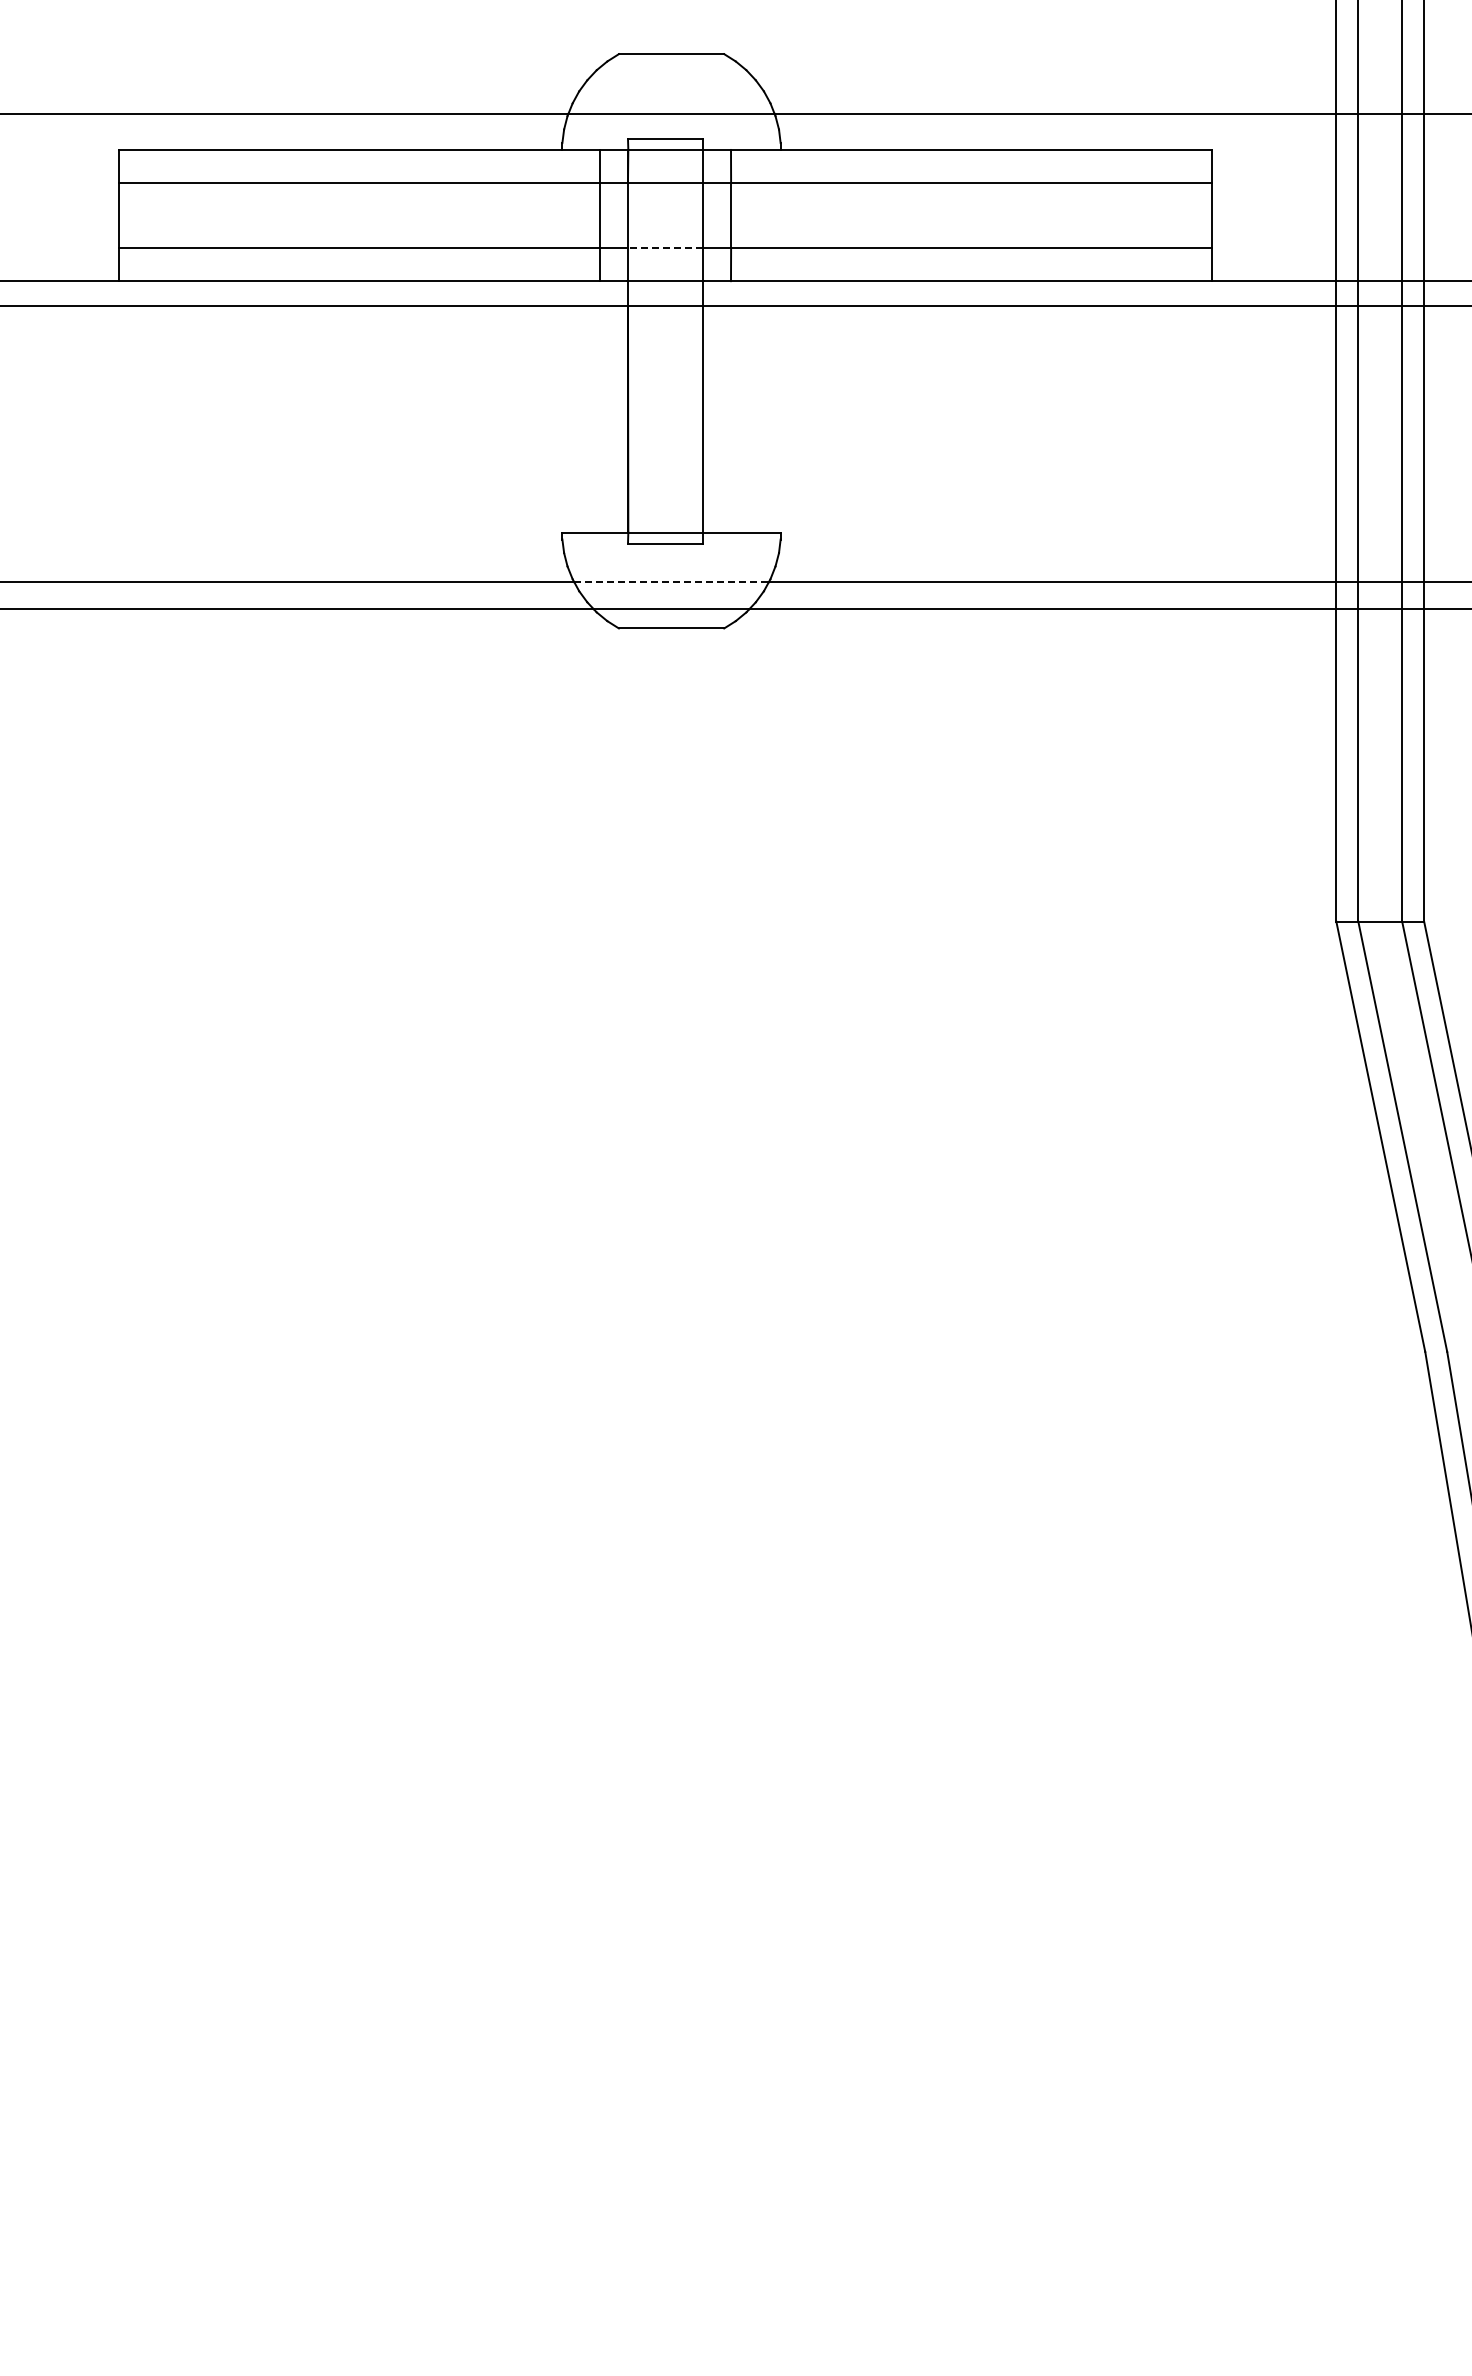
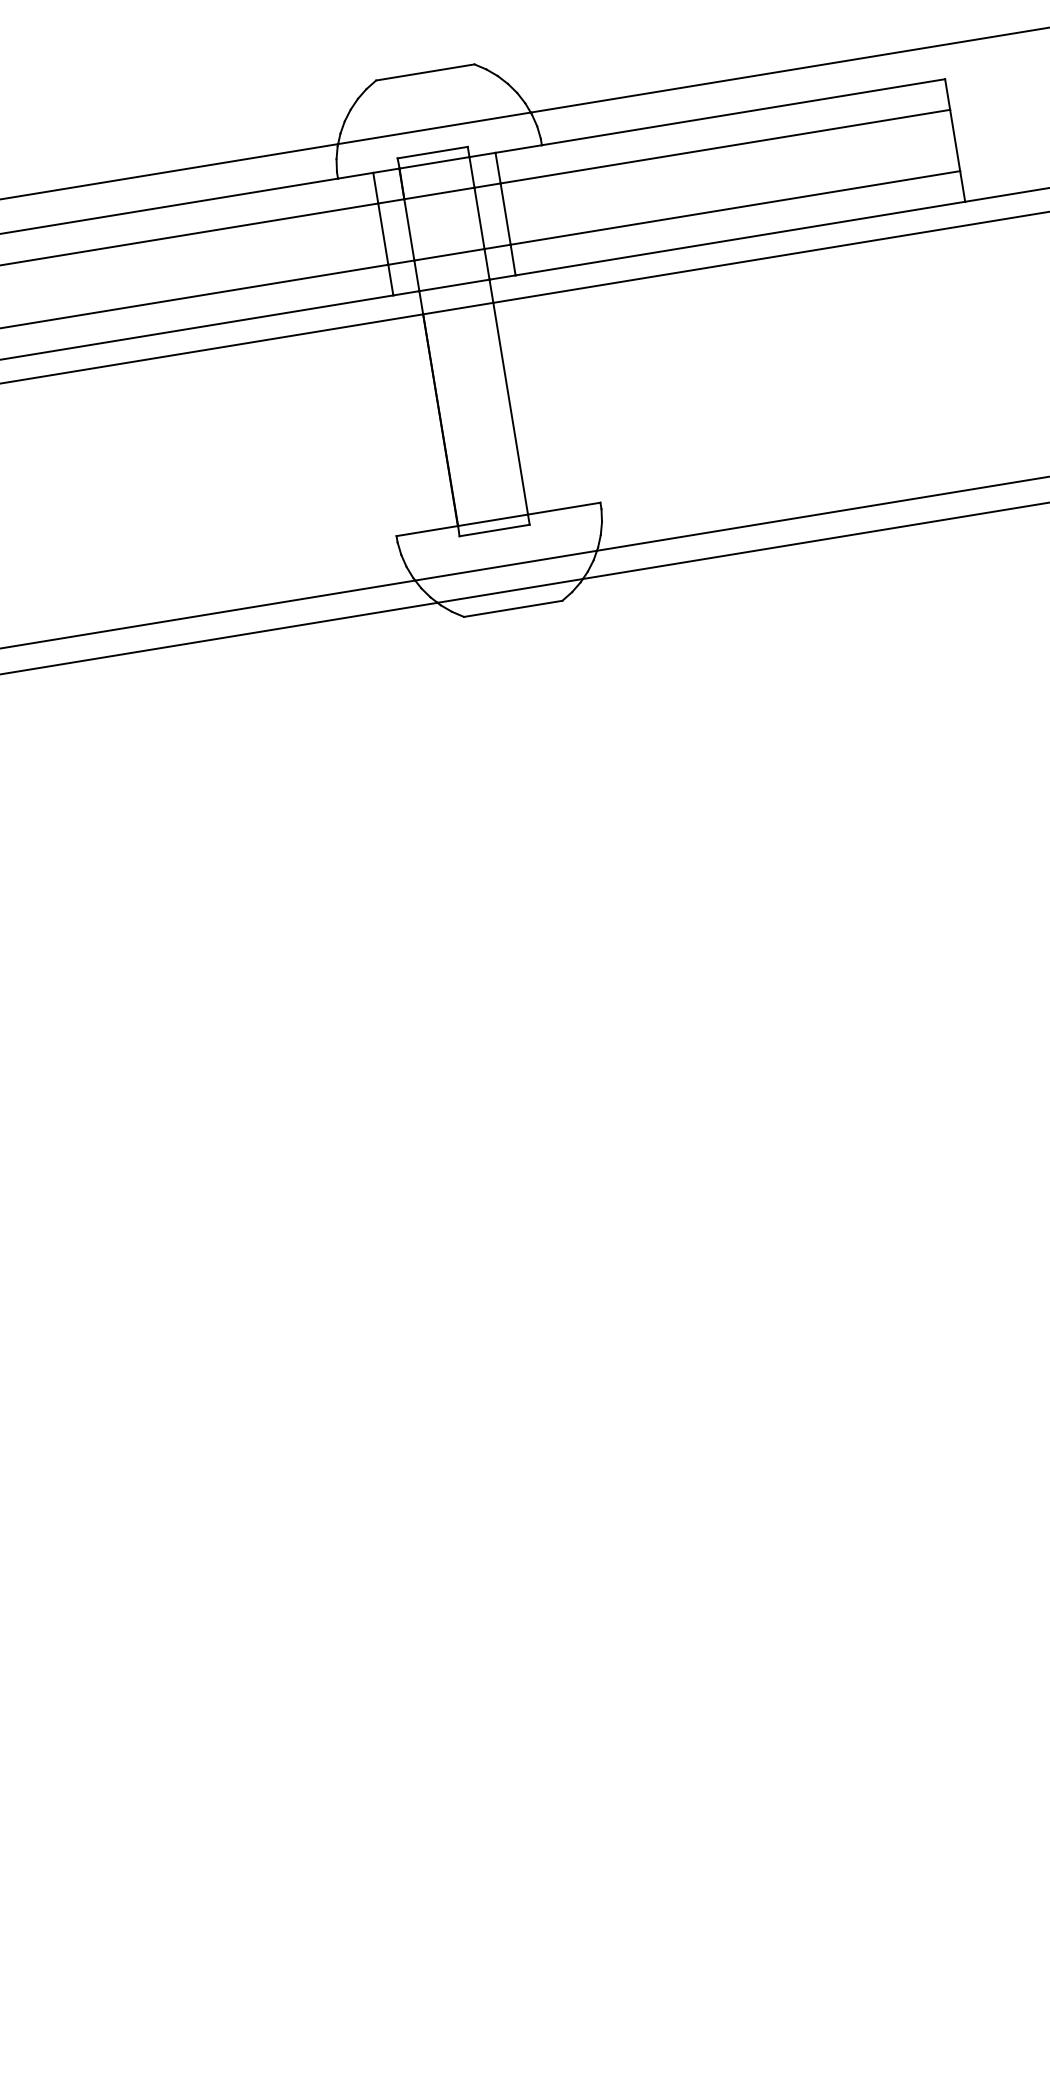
line: (665, 248) -> (449, 254), dashed -> solid
line: (672, 582) -> (507, 565), dashed -> solid

